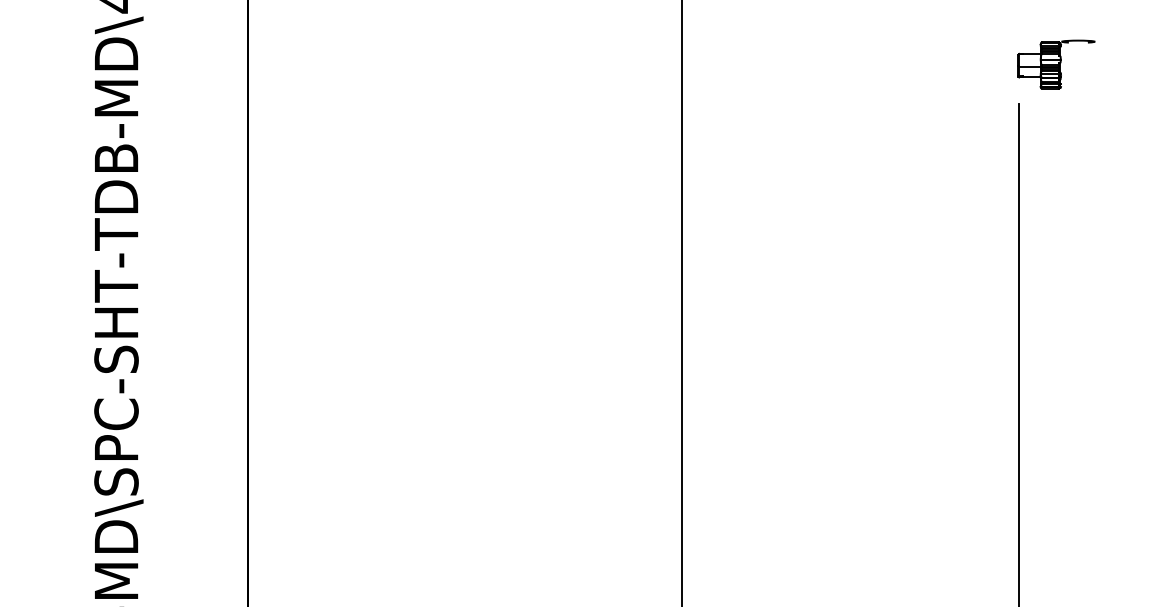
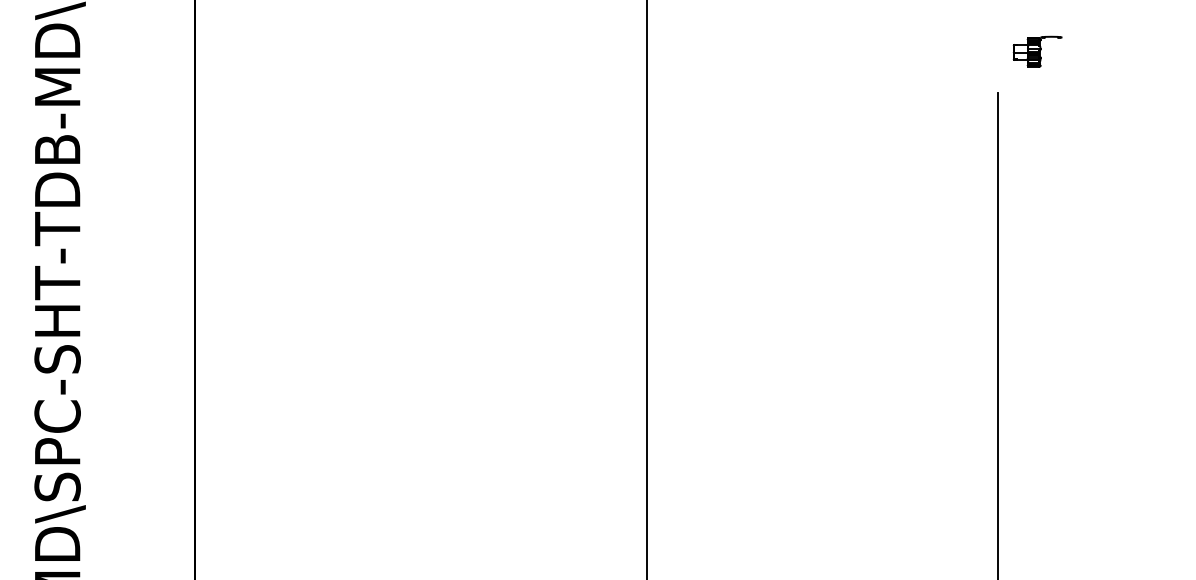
part: (1056, 64) -> (1037, 51), size x0.6

